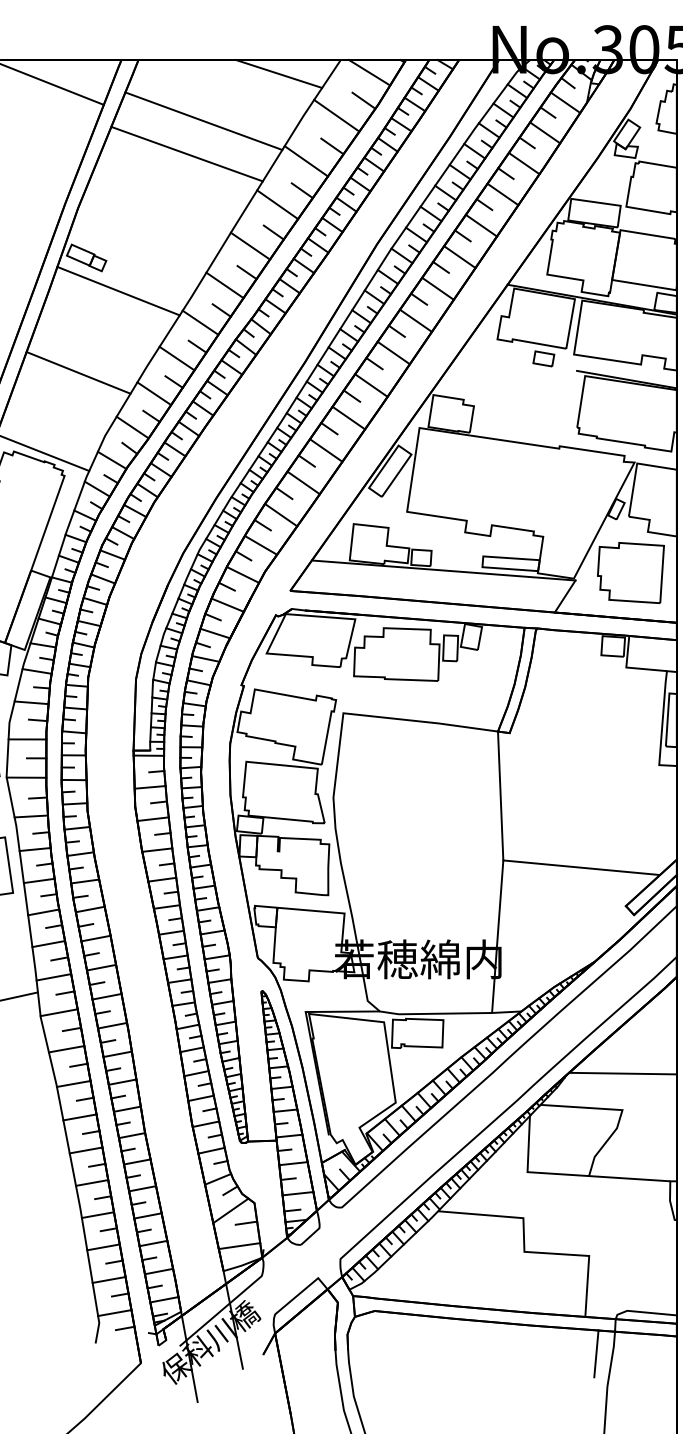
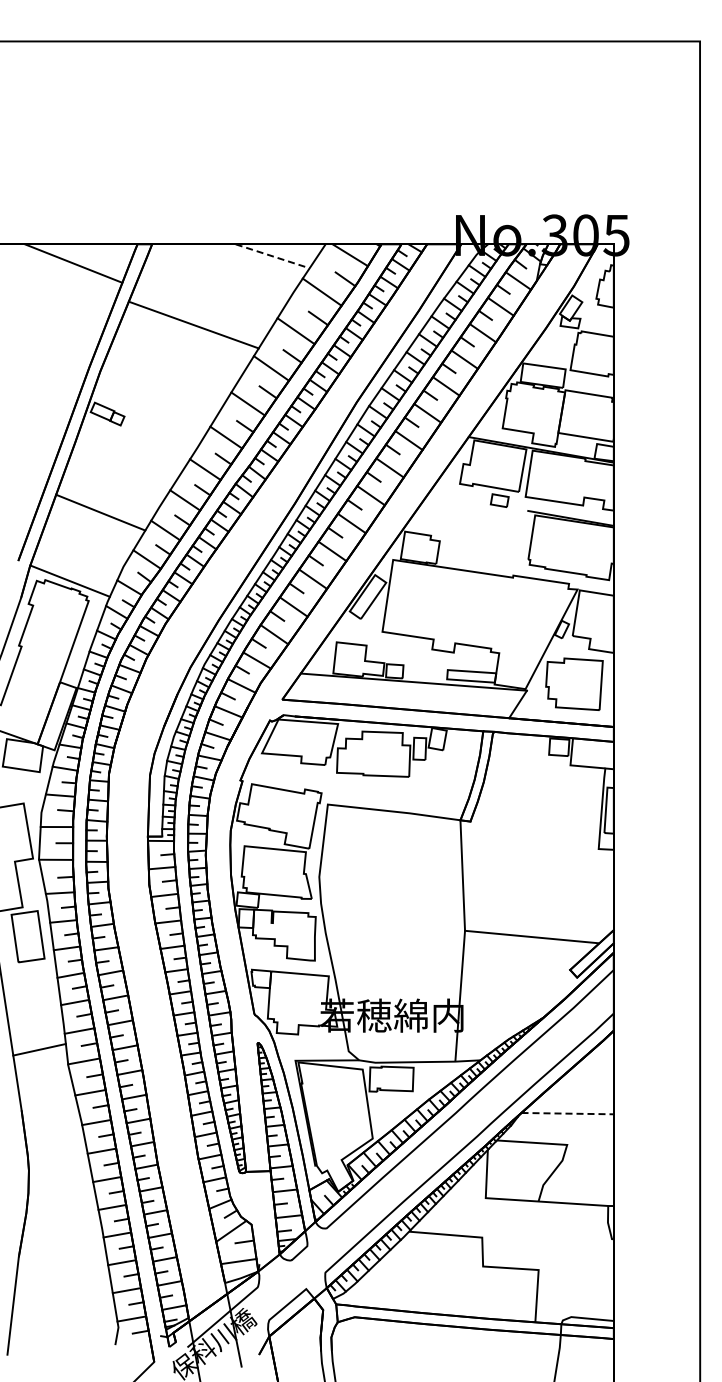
line: (278, 74) -> (272, 256), solid -> dashed
line: (203, 120) -> (207, 296), removed
line: (117, 291) -> (134, 442), removed
line: (623, 1073) -> (568, 1113), solid -> dashed
line: (596, 1353) -> (544, 1353), removed

